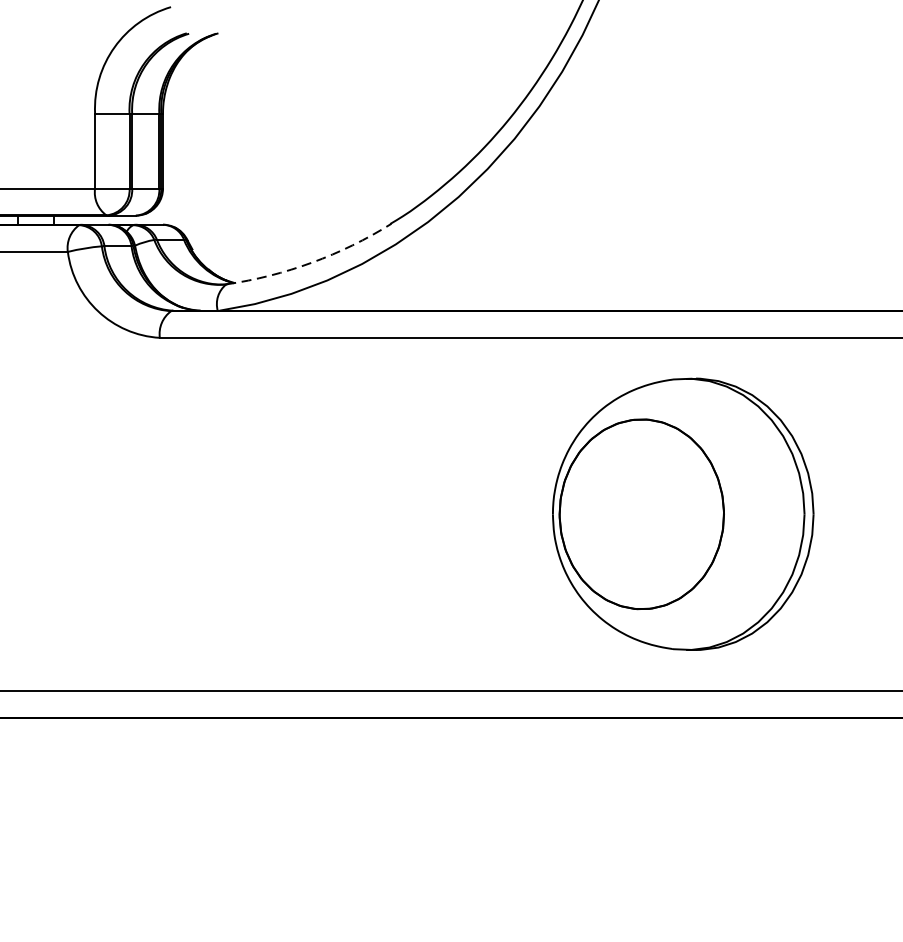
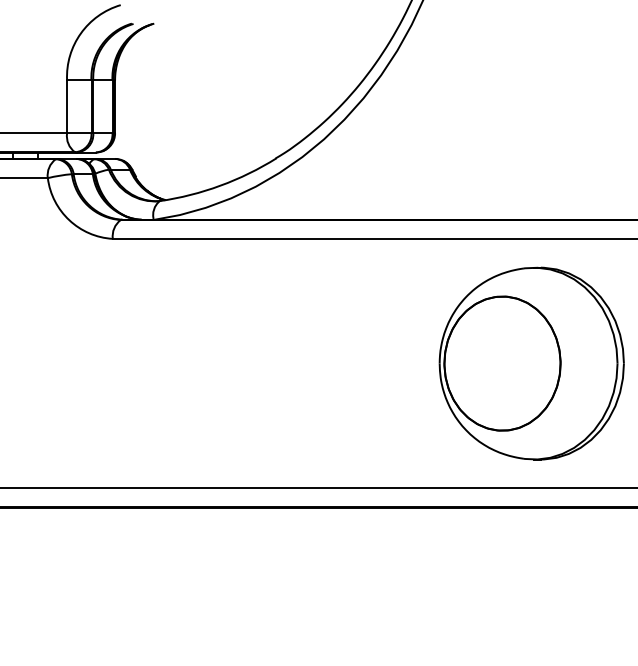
arc: (312, 262) -> (220, 185), dashed -> solid
part: (682, 514) -> (531, 363), moved

